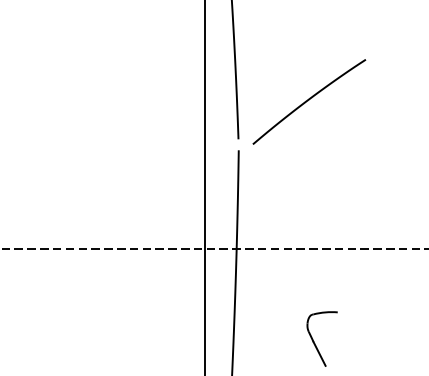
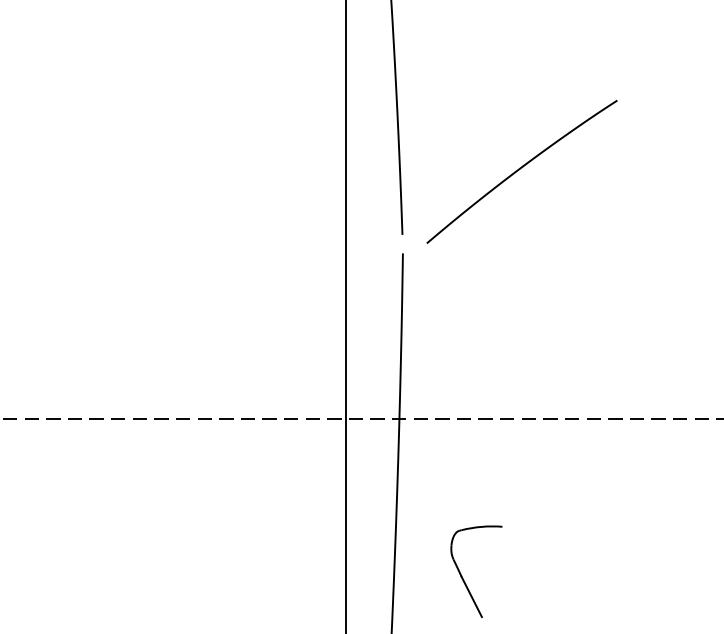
part: (314, 341) -> (463, 575), moved

